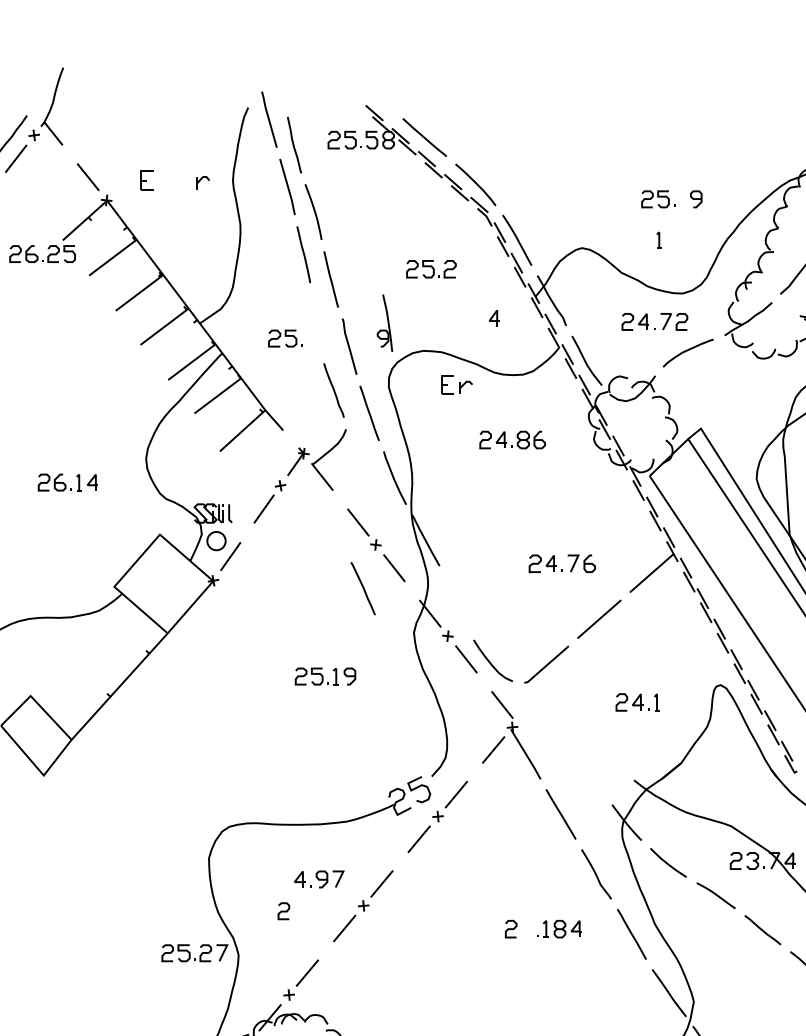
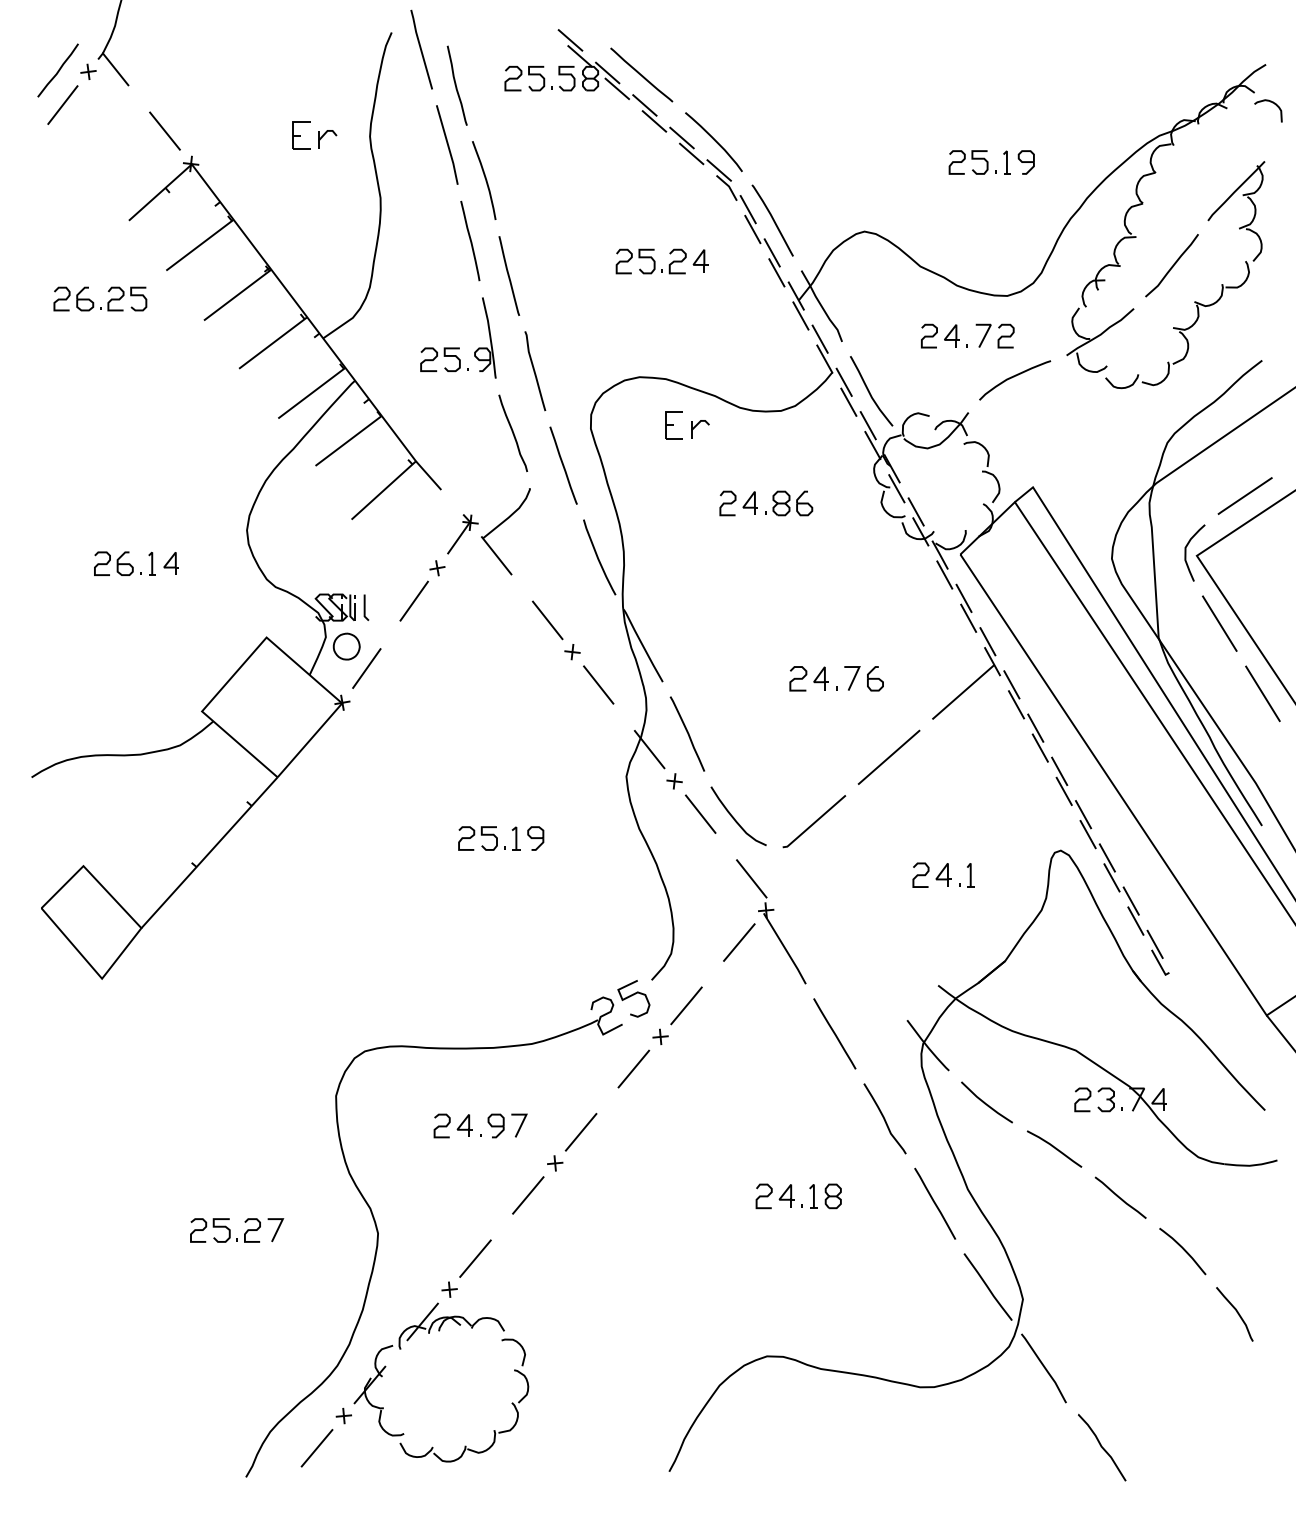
part: (147, 180) -> (301, 135), moved
part: (658, 240) -> (1006, 162), moved
part: (38, 256) -> (94, 302), moved
part: (494, 317) -> (700, 260), moved
part: (385, 322) -> (485, 337), moved
curve: (362, 587) -> (686, 732), moved
curve: (283, 910) -> (441, 1125), moved
part: (576, 928) -> (786, 1195), moved
part: (190, 953) -> (230, 1230), moved

